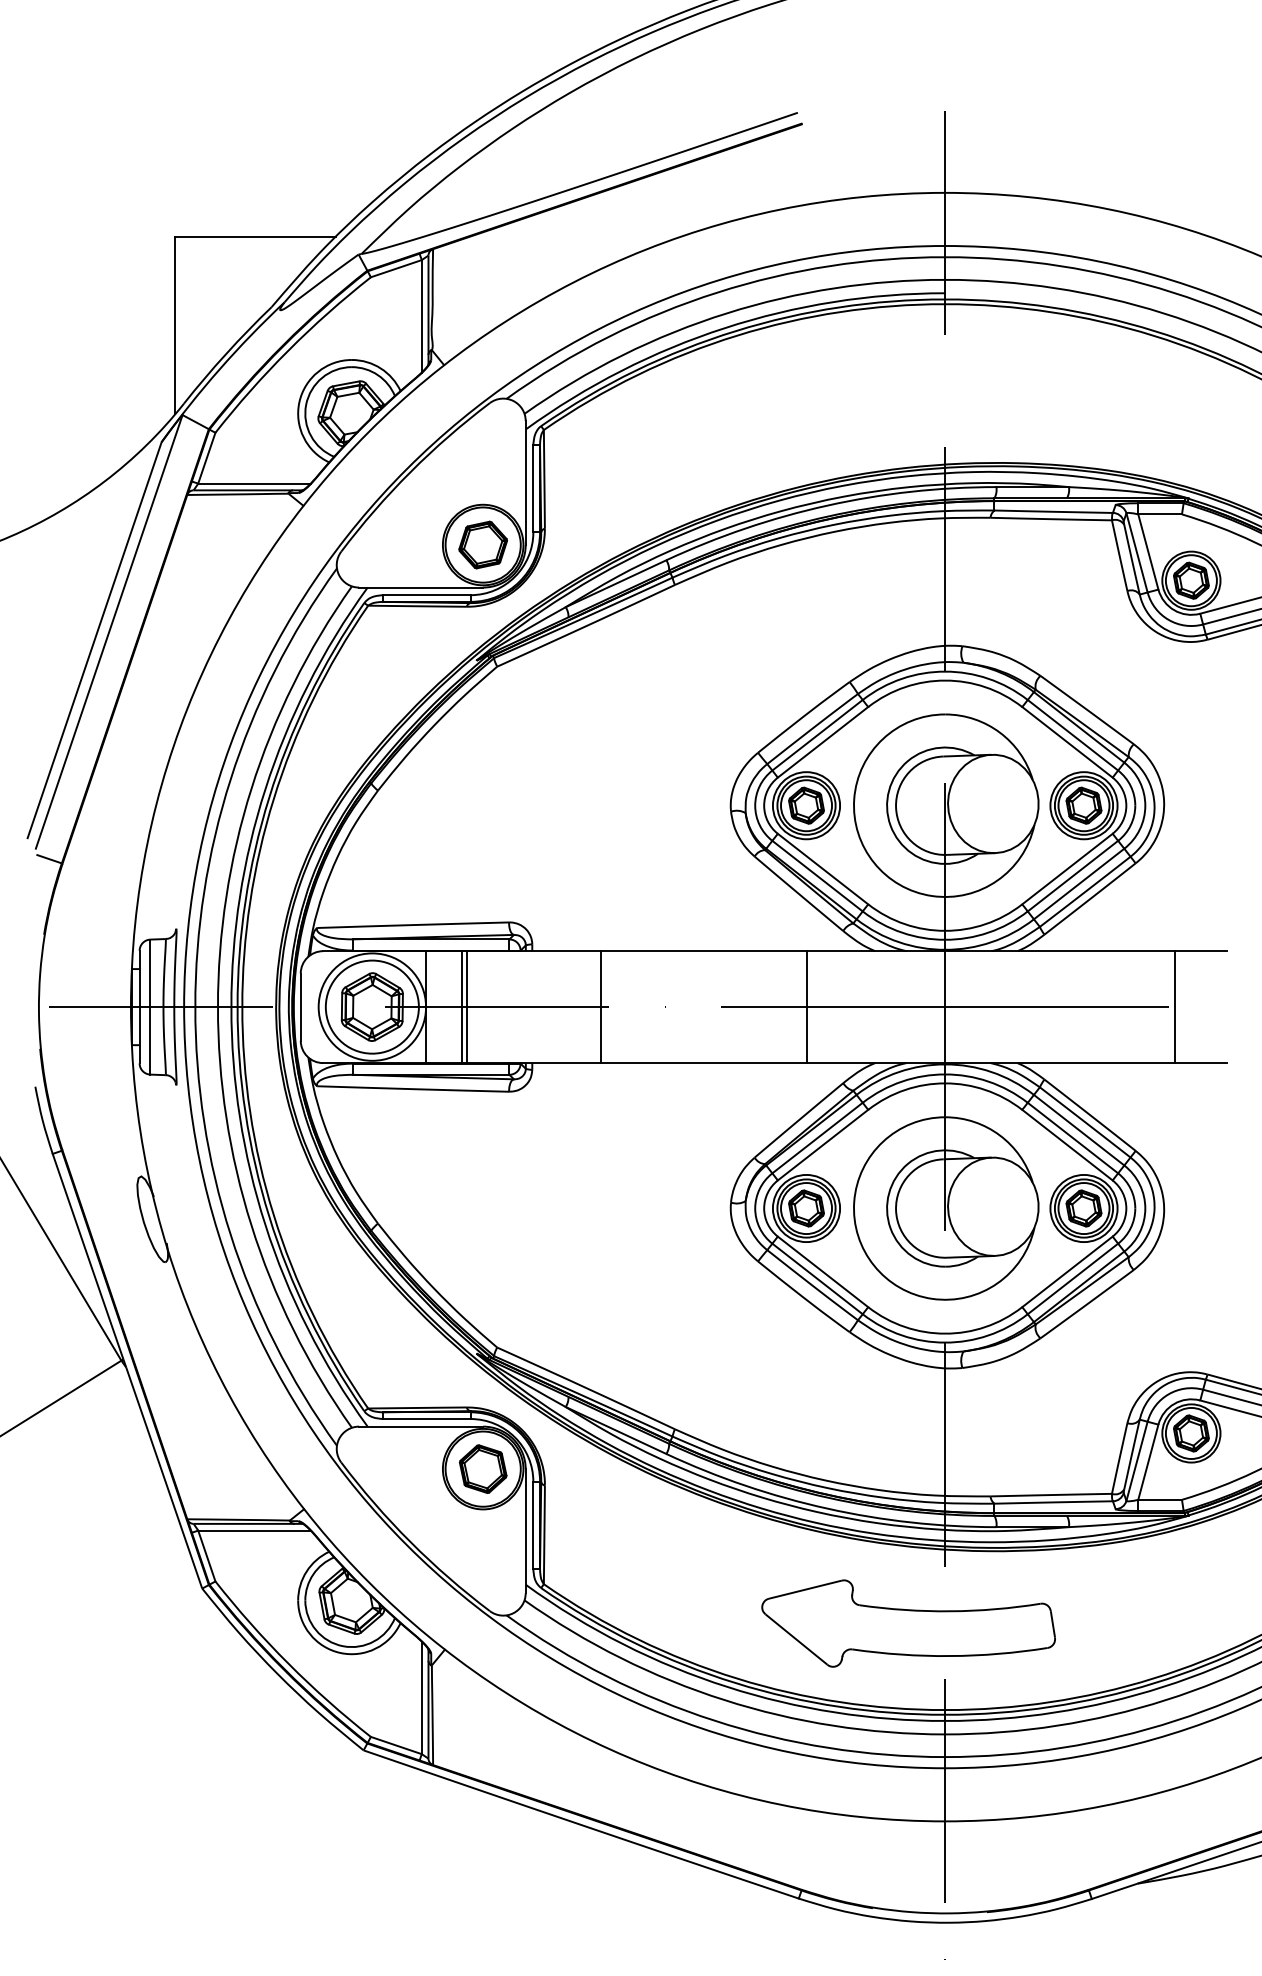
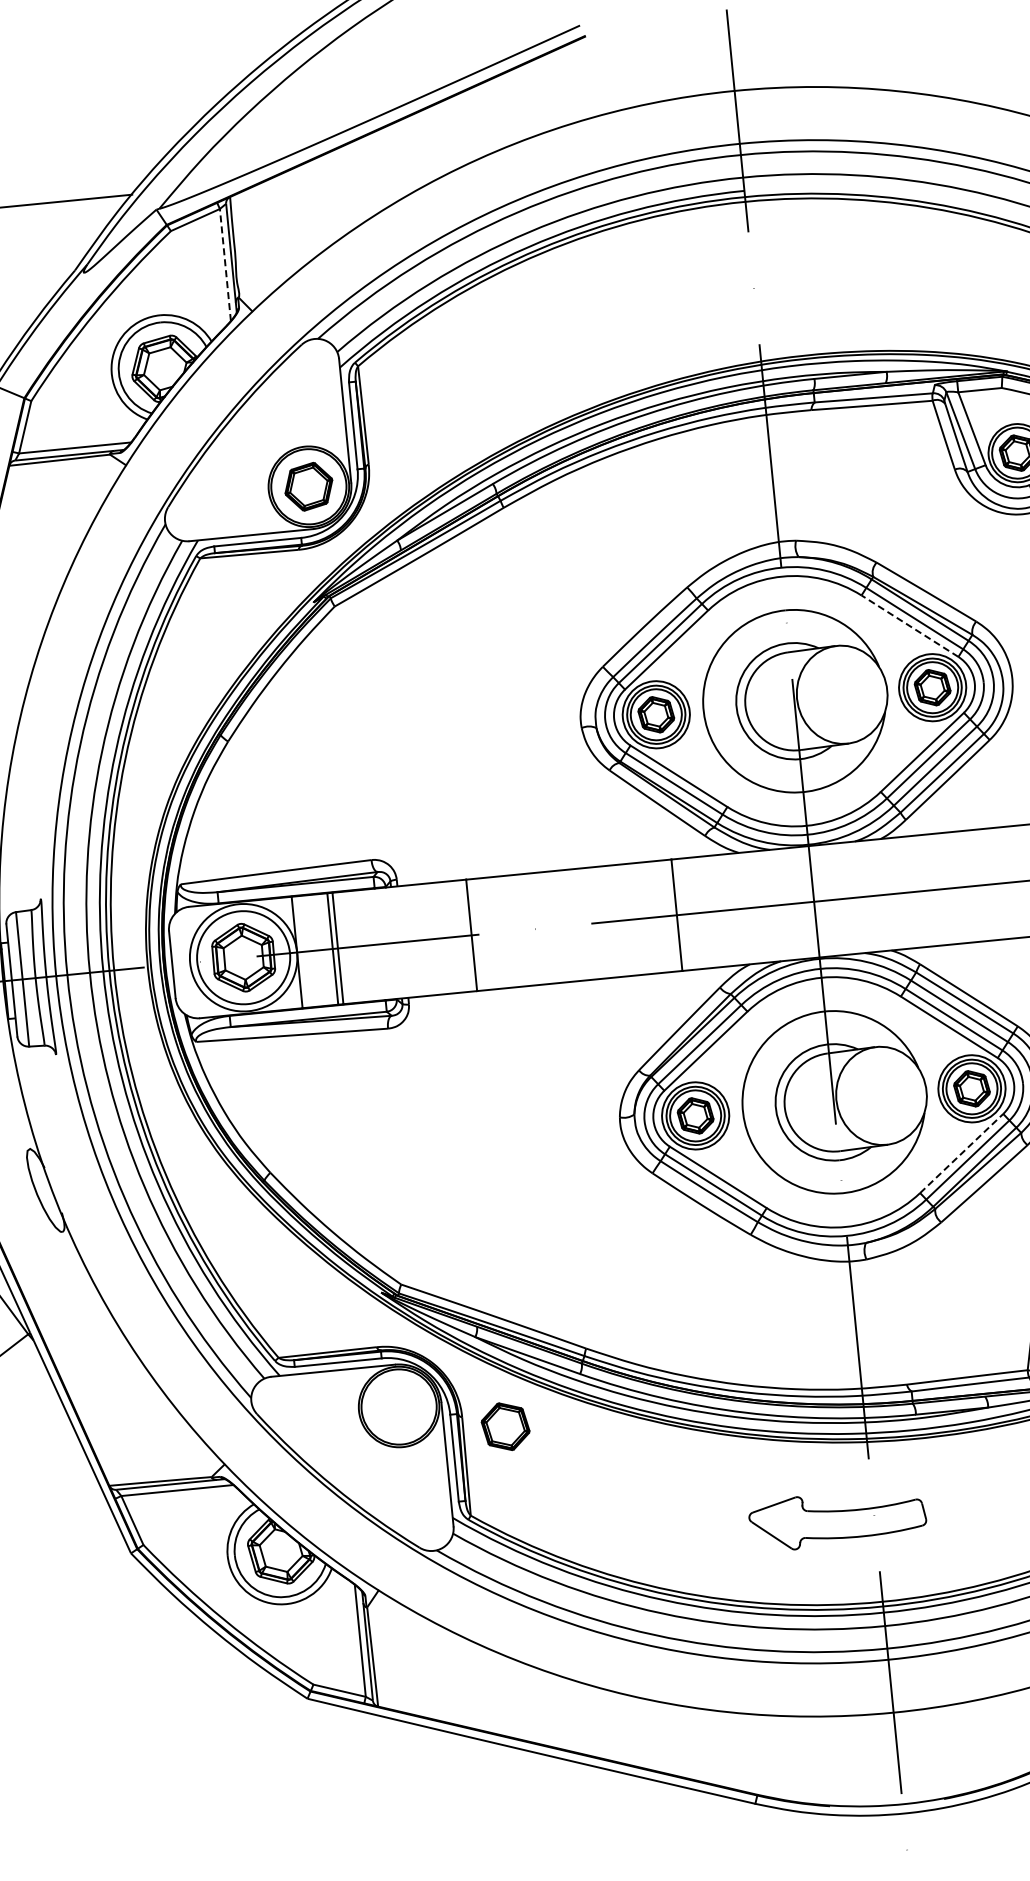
line: (421, 315) -> (225, 264), solid -> dashed
line: (1067, 742) -> (910, 626), solid -> dashed
line: (1067, 1271) -> (961, 1153), solid -> dashed
part: (483, 1468) -> (505, 1426), moved
part: (908, 1623) -> (837, 1519), size x0.6

